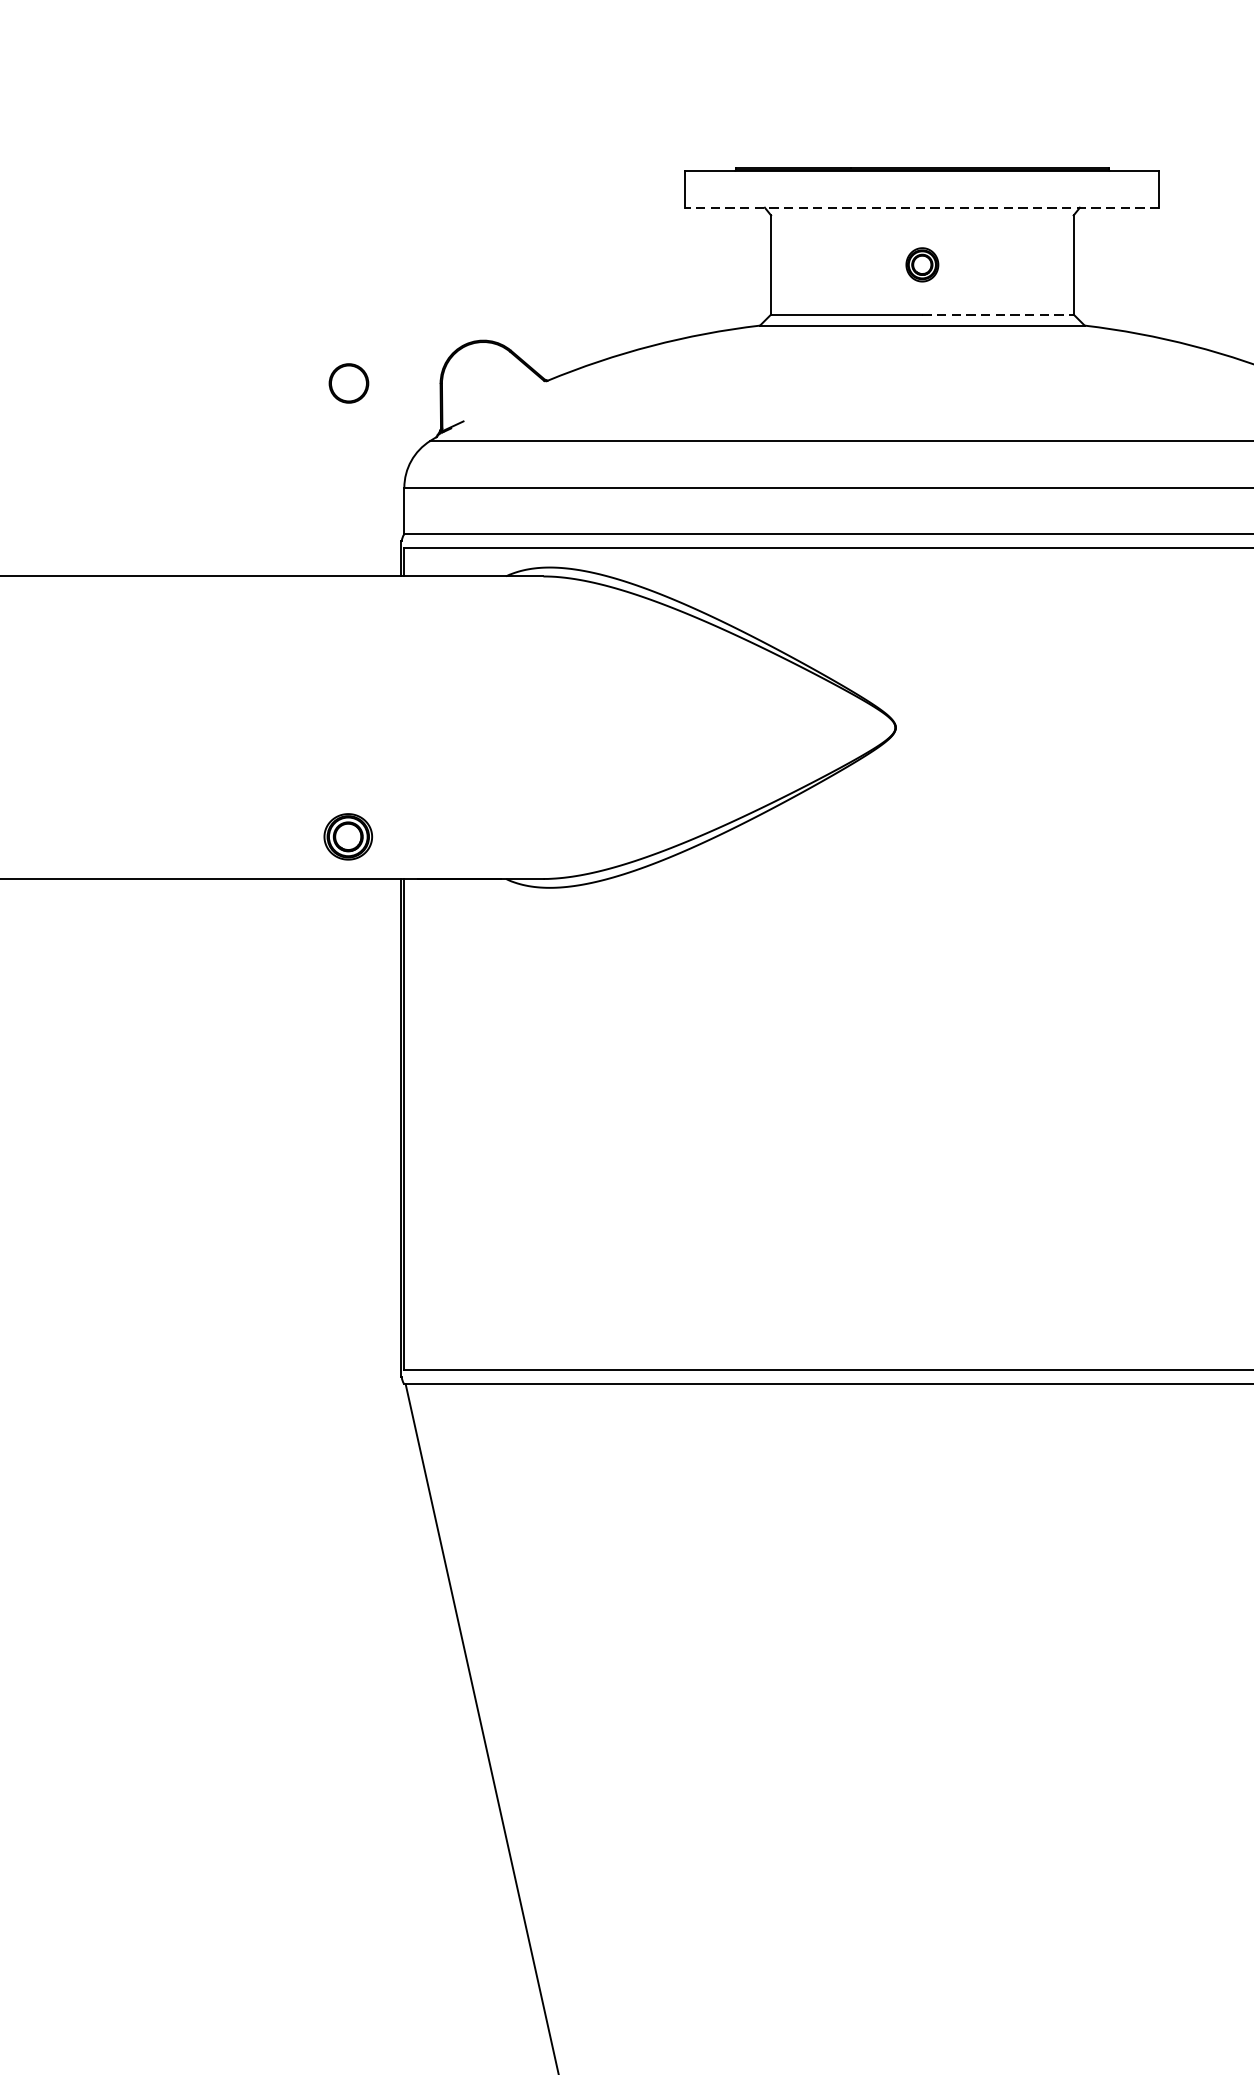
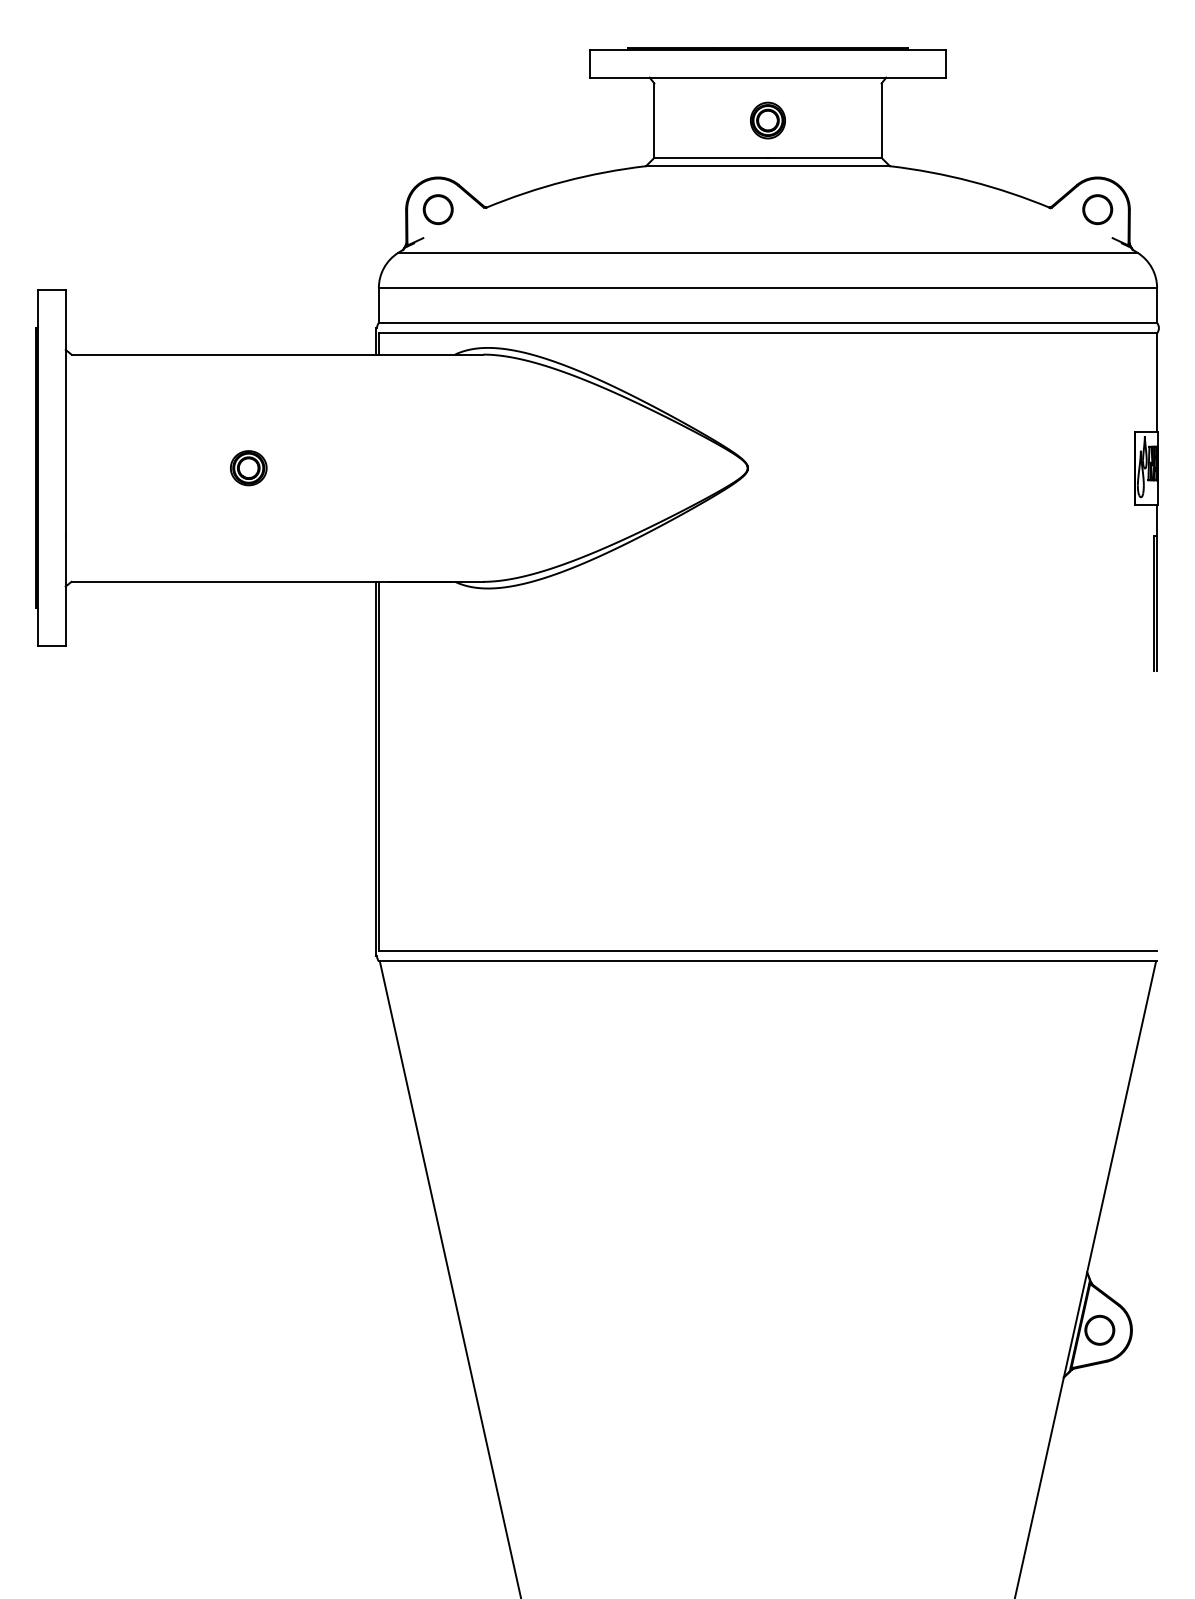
line: (921, 207) -> (767, 77), dashed -> solid
part: (921, 264) -> (767, 120), size x1.43
line: (997, 314) -> (824, 157), dashed -> solid
circle: (347, 383) -> (437, 209), moved
part: (347, 837) -> (248, 468), moved

